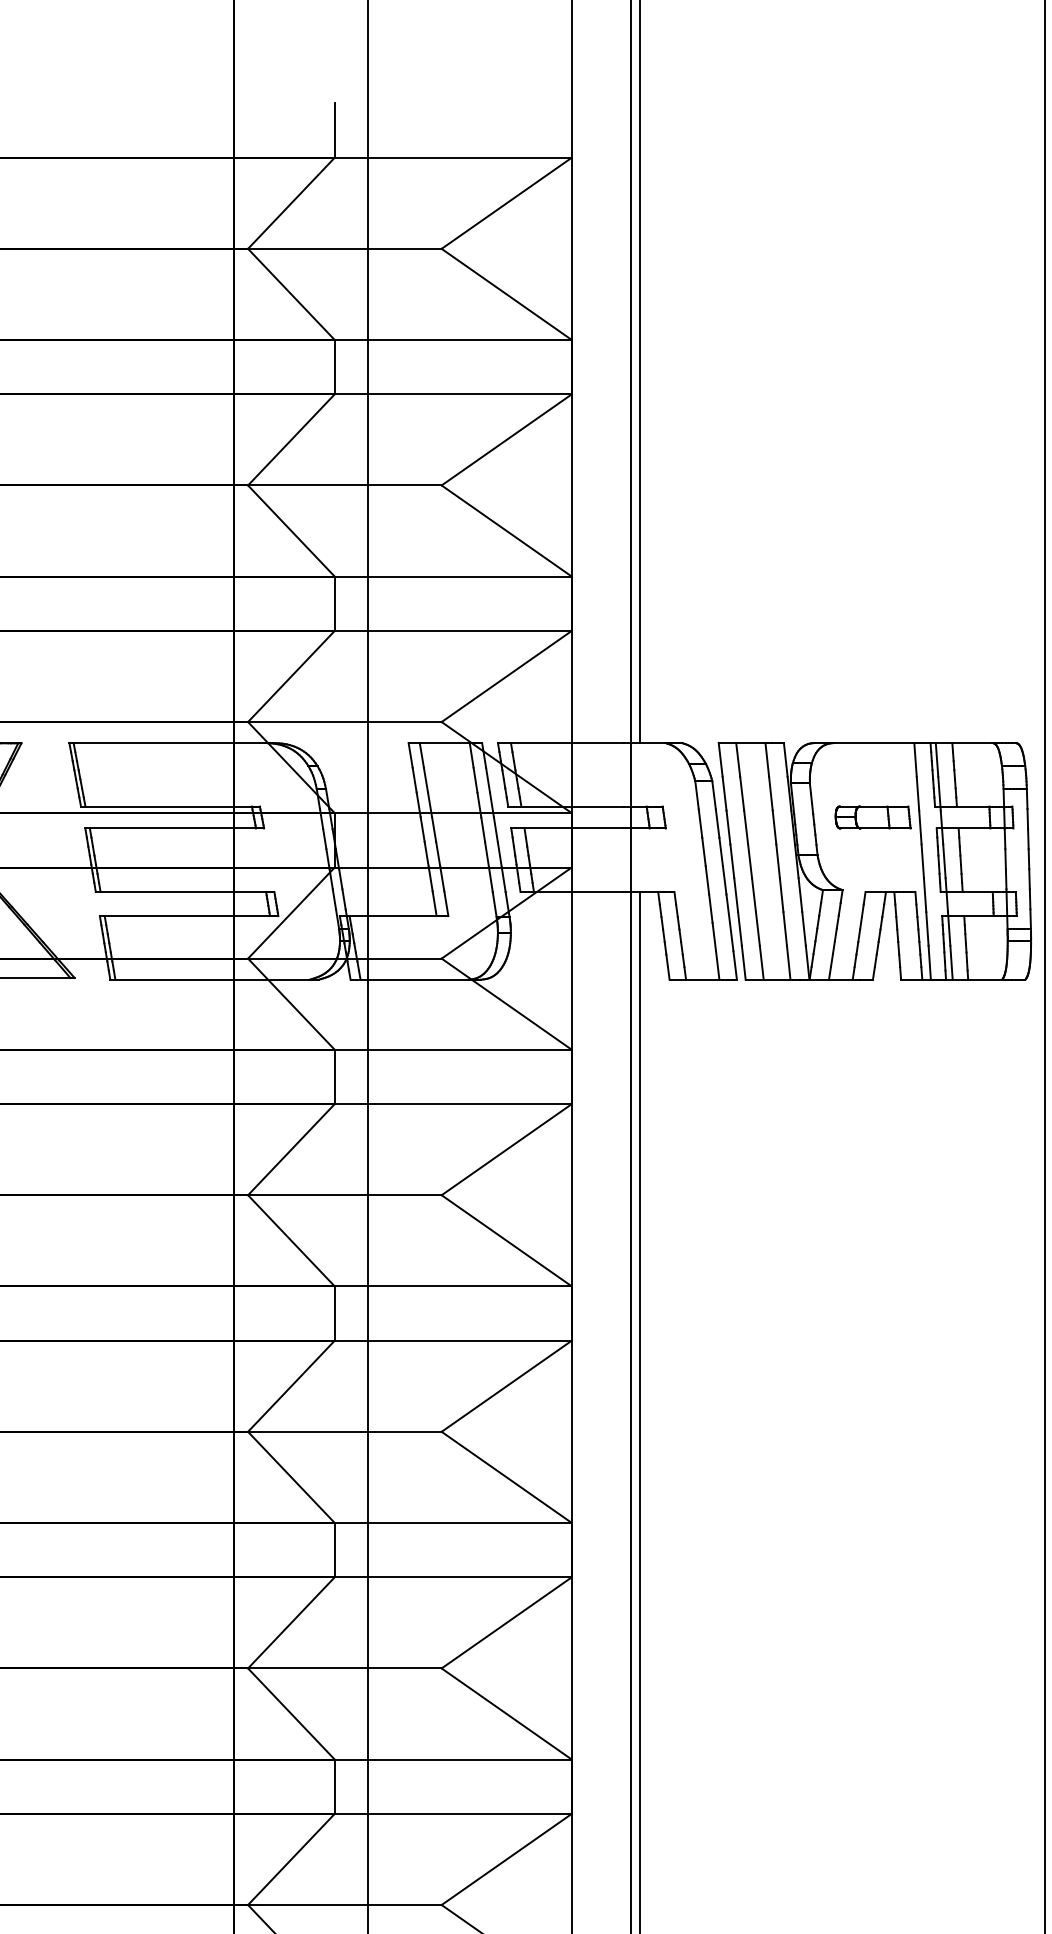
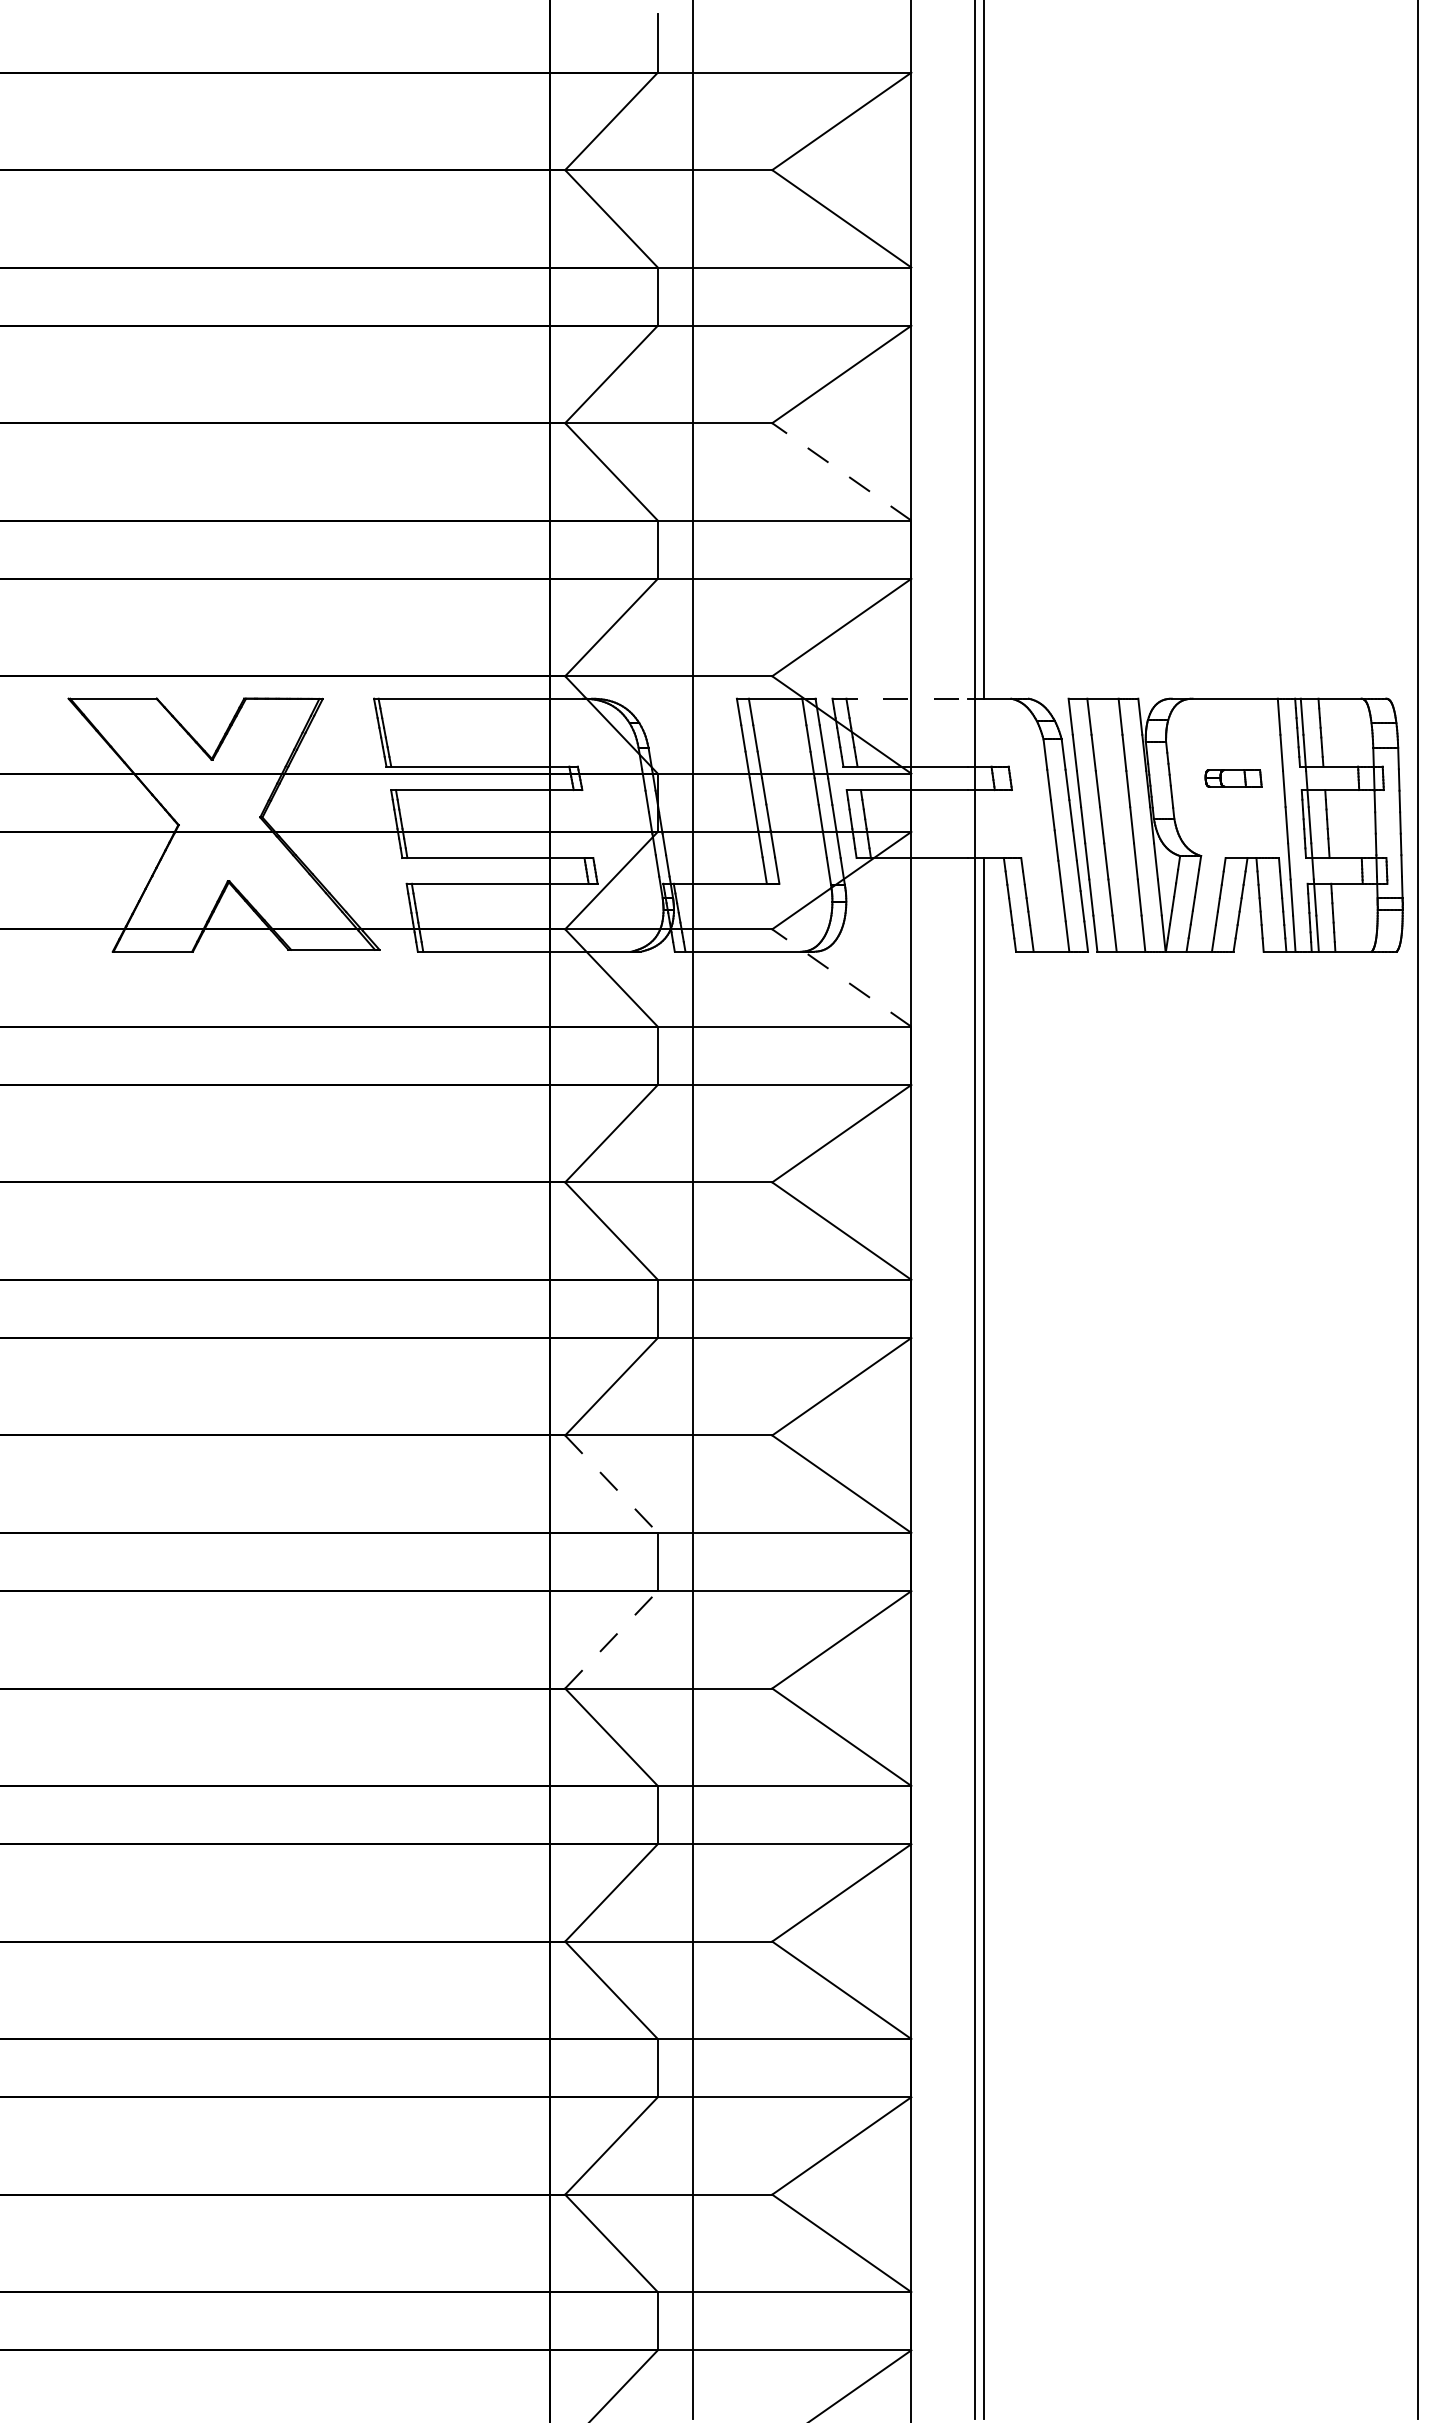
line: (506, 530) -> (841, 471), solid -> dashed
line: (561, 742) -> (900, 698), solid -> dashed
part: (872, 817) -> (1233, 778), size x0.7
line: (506, 1004) -> (841, 978), solid -> dashed
line: (291, 1477) -> (611, 1484), solid -> dashed
line: (291, 1622) -> (611, 1639), solid -> dashed

